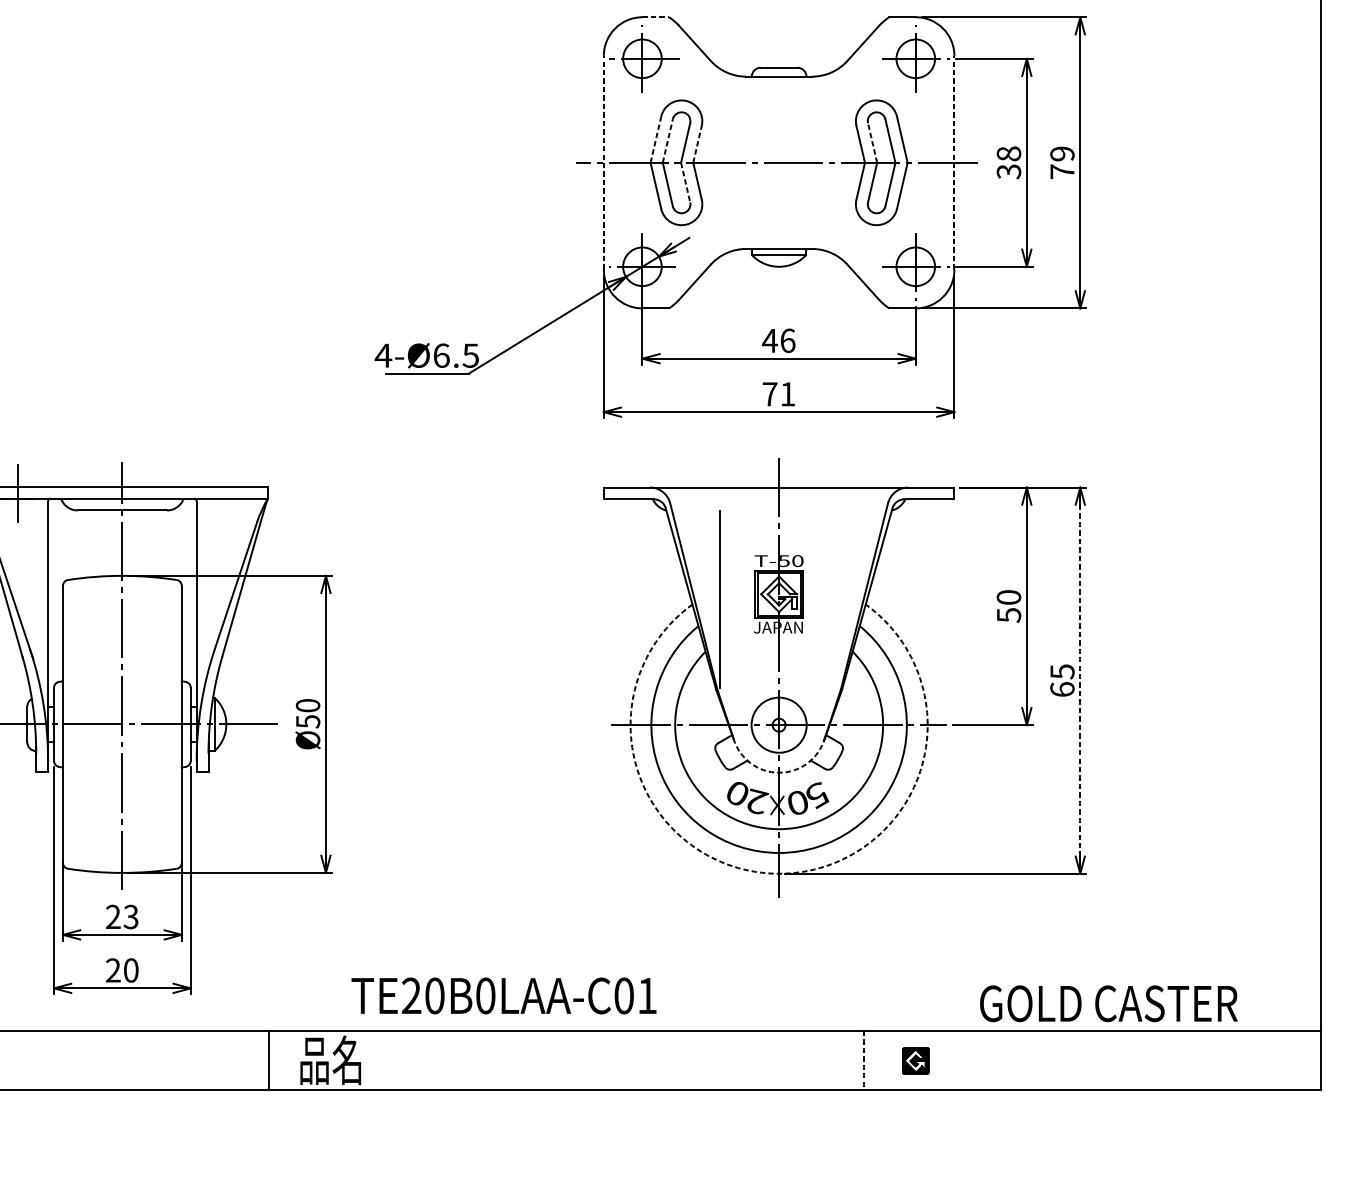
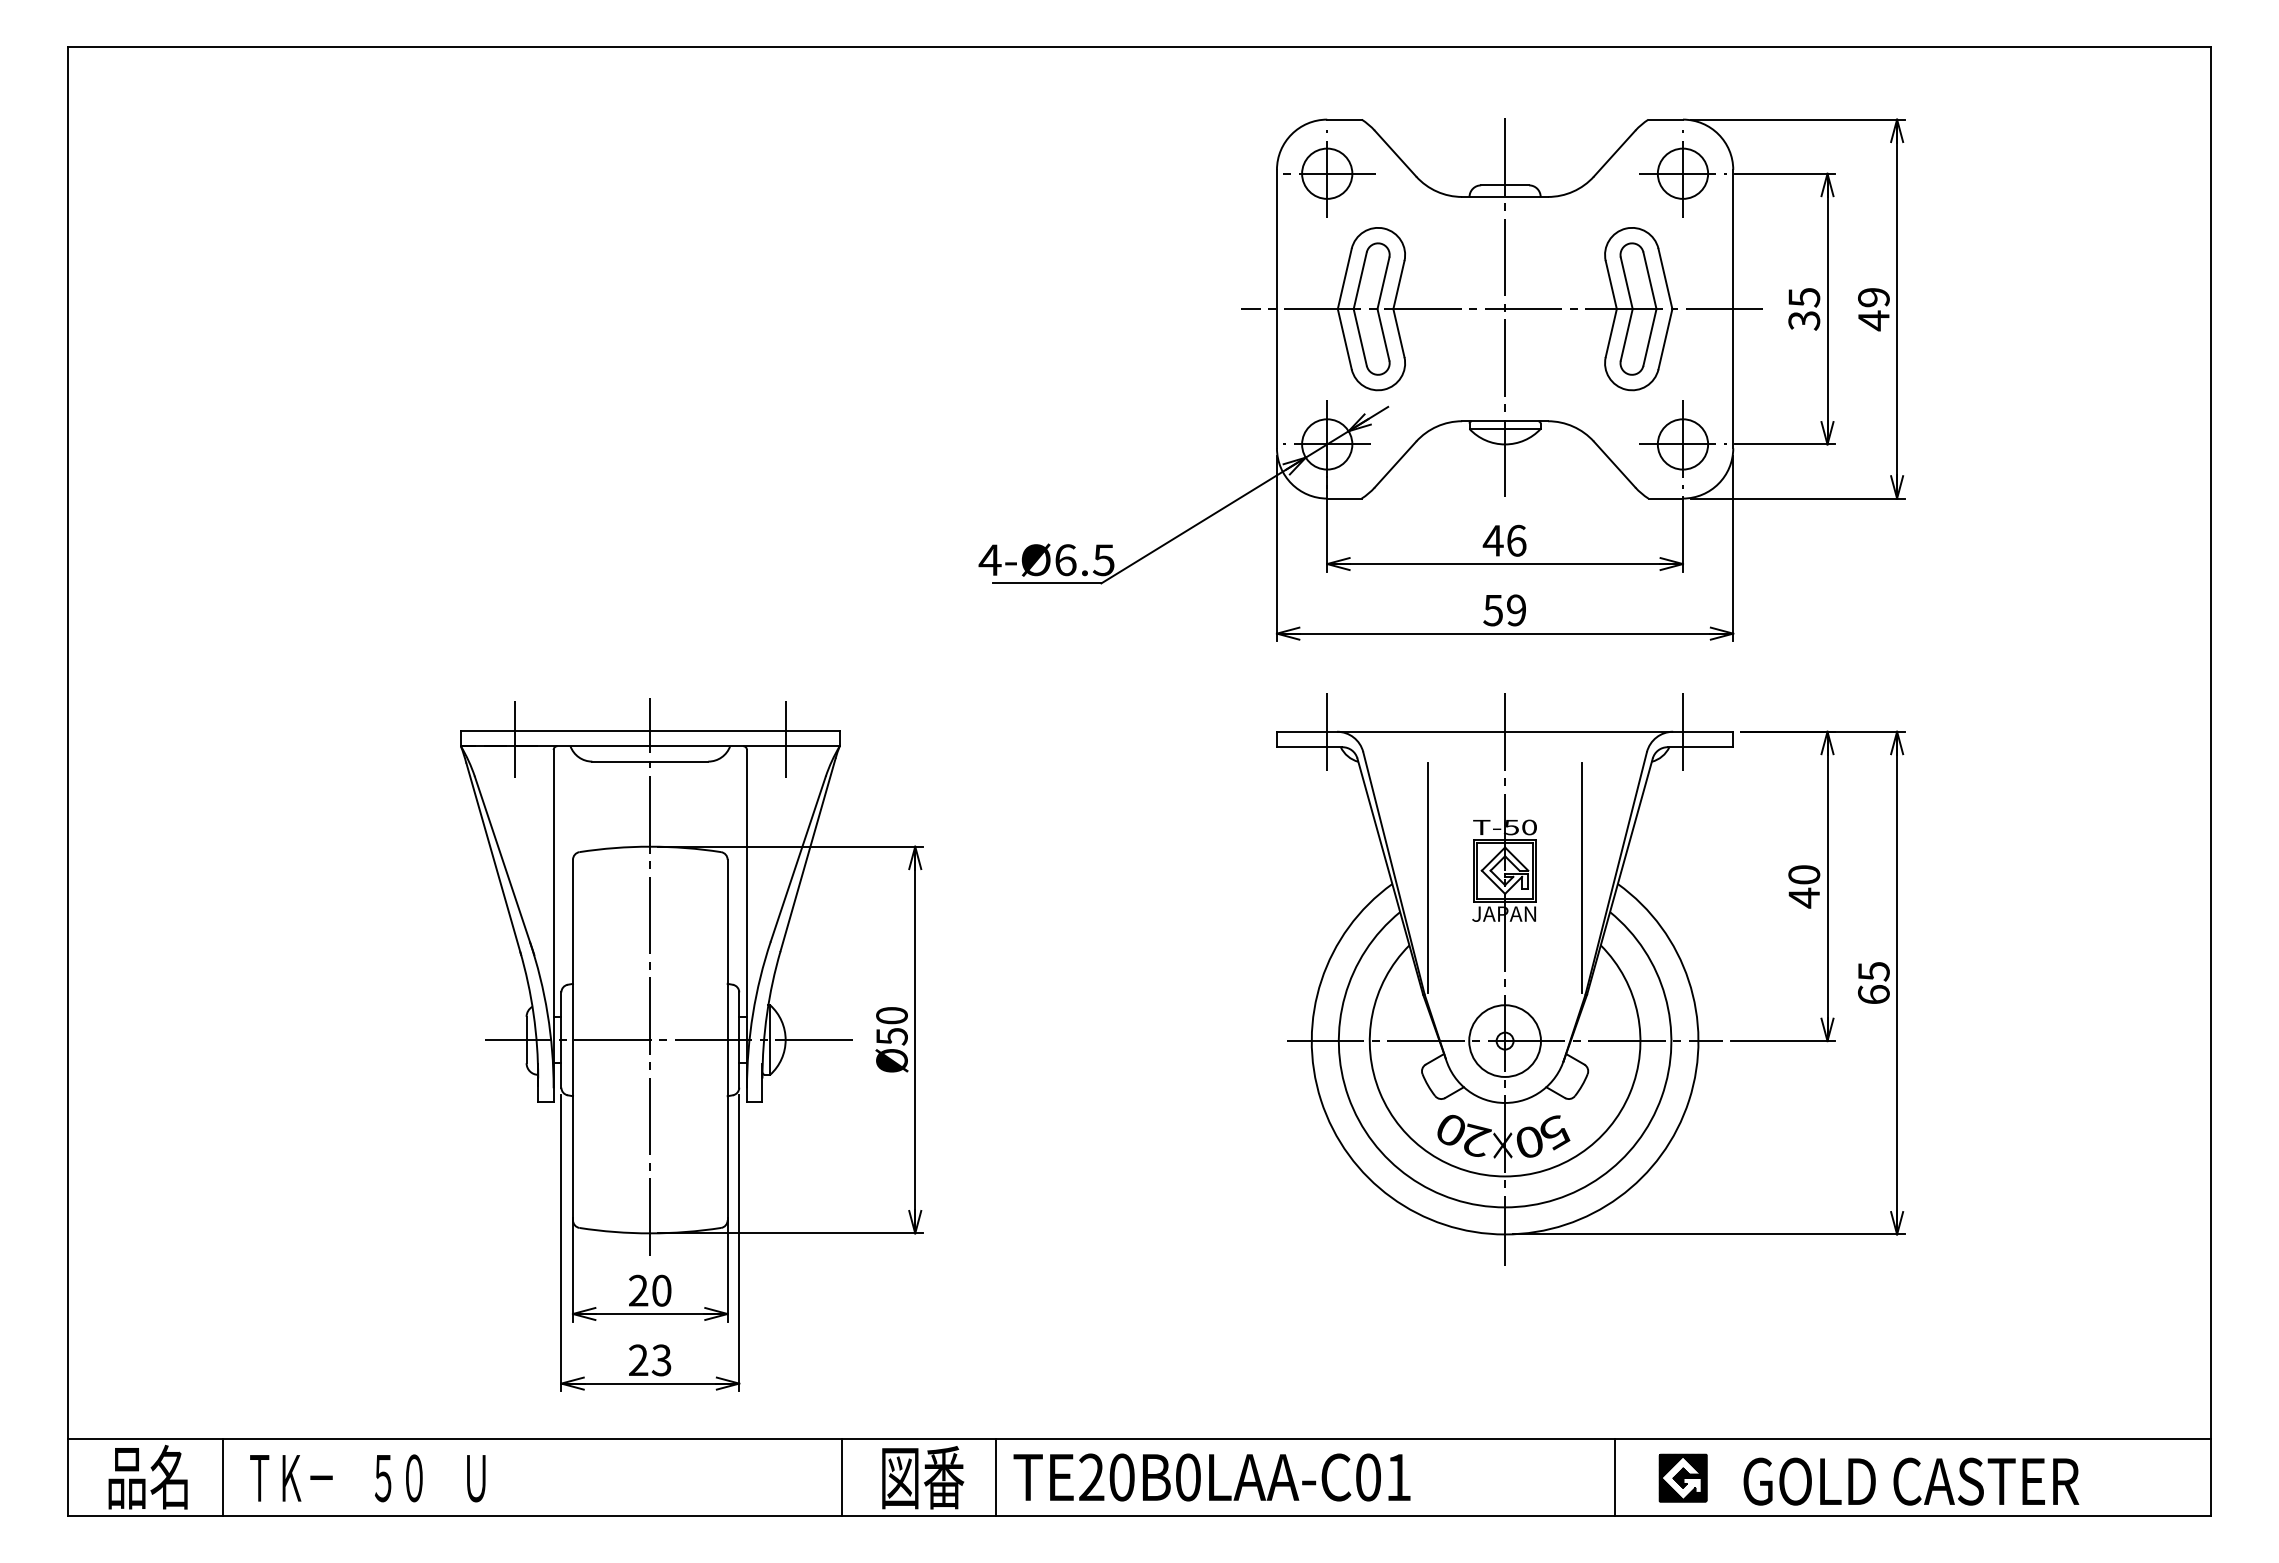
line: (655, 17) -> (1344, 119), dashed -> solid
line: (655, 139) -> (1344, 278), dashed -> solid
line: (668, 140) -> (1360, 280), dashed -> solid
line: (872, 142) -> (1626, 282), dashed -> solid
line: (697, 144) -> (1398, 285), dashed -> solid
text: (1009, 153) -> (1804, 297), 38 -> 35
line: (779, 160) -> (1505, 306), added
line: (603, 162) -> (1276, 308), dashed -> solid
line: (954, 162) -> (1733, 308), dashed -> solid
text: (1062, 171) -> (1873, 320), 79 -> 49
line: (685, 183) -> (1383, 335), dashed -> solid
text: (778, 394) -> (1504, 610), 71 -> 59
line: (642, 490) -> (1327, 735), added
line: (915, 490) -> (1682, 735), added
line: (226, 491) -> (785, 737), added
line: (838, 599) -> (1582, 877), added
text: (1009, 614) -> (1804, 897), 50 -> 40
line: (1080, 680) -> (1897, 982), dashed -> solid
arc: (779, 772) -> (1505, 1102), dashed -> solid
arc: (779, 873) -> (1505, 1234), dashed -> solid
text: (130, 916) -> (661, 1290), 23 -> 20
text: (130, 970) -> (661, 1360), 20 -> 23
text: (503, 995) -> (1211, 1477), moved
text: (1109, 1003) -> (1911, 1481), moved
text: (332, 1059) -> (923, 1476), 品名 -> 図番
line: (388, 1060) -> (996, 1477), added
line: (863, 1060) -> (1615, 1477), dashed -> solid
part: (915, 1060) -> (1682, 1477), size x1.43

